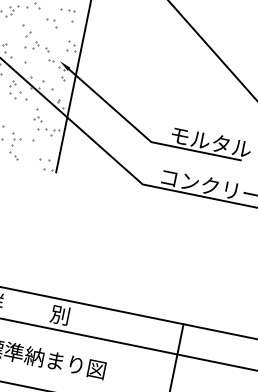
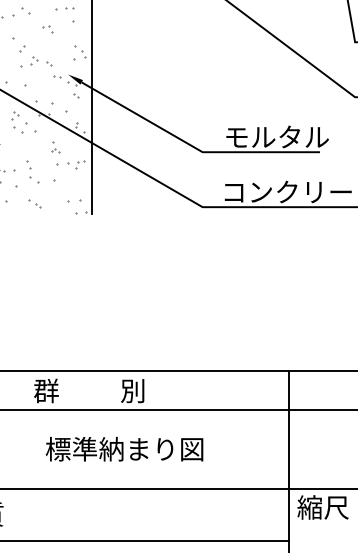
part: (51, 23) -> (47, 29), size x0.62
part: (38, 115) -> (55, 147), size x0.71
part: (12, 139) -> (28, 169), moved

